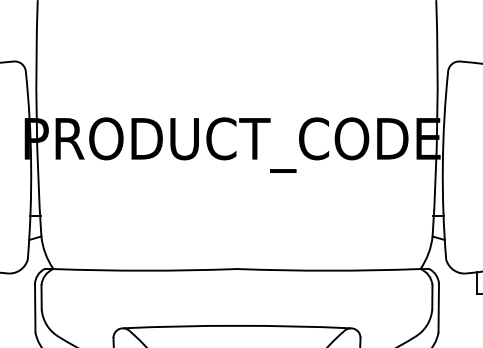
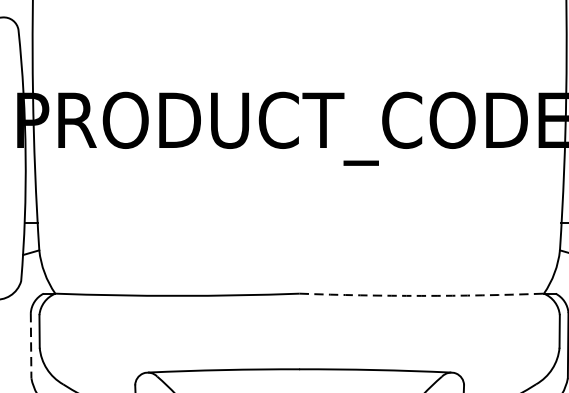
arc: (328, 270) -> (421, 295), solid -> dashed
line: (35, 308) -> (31, 346), solid -> dashed

